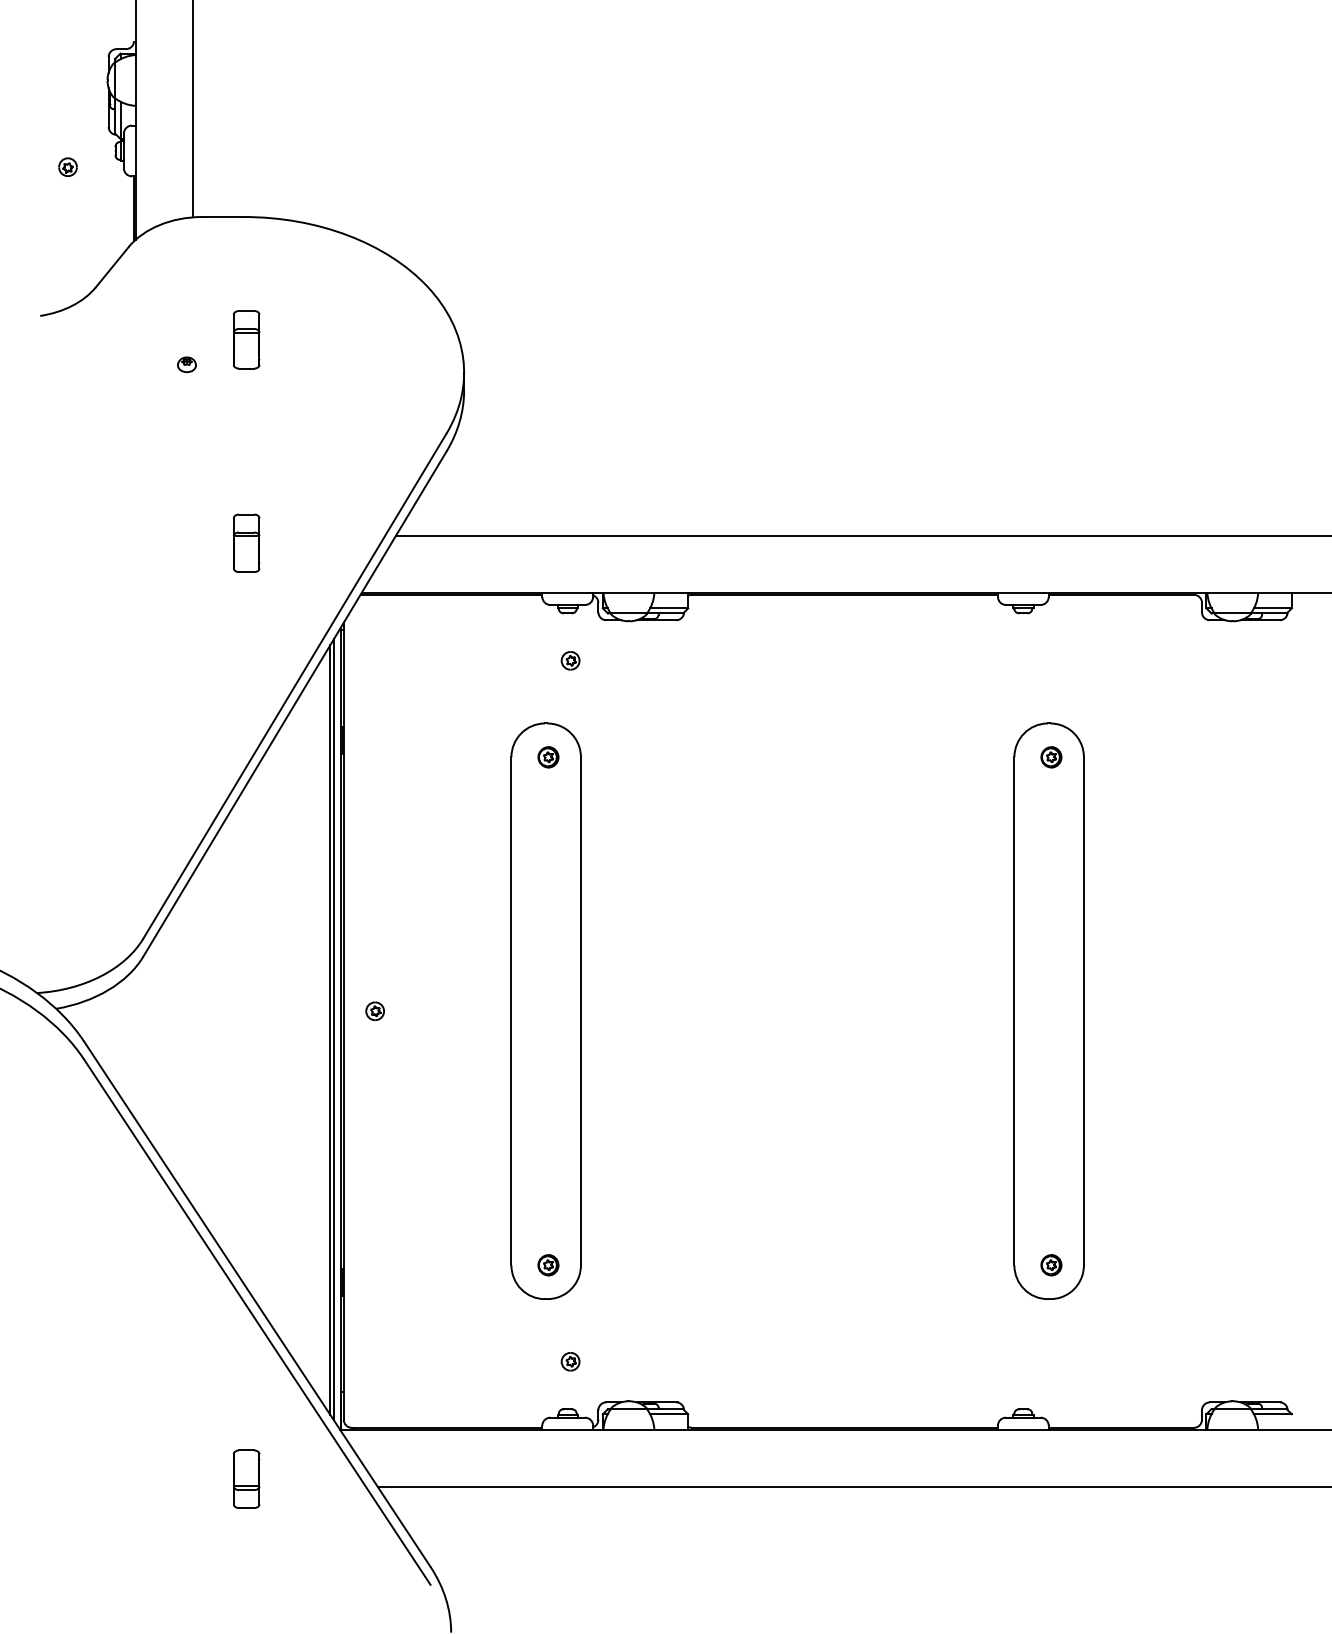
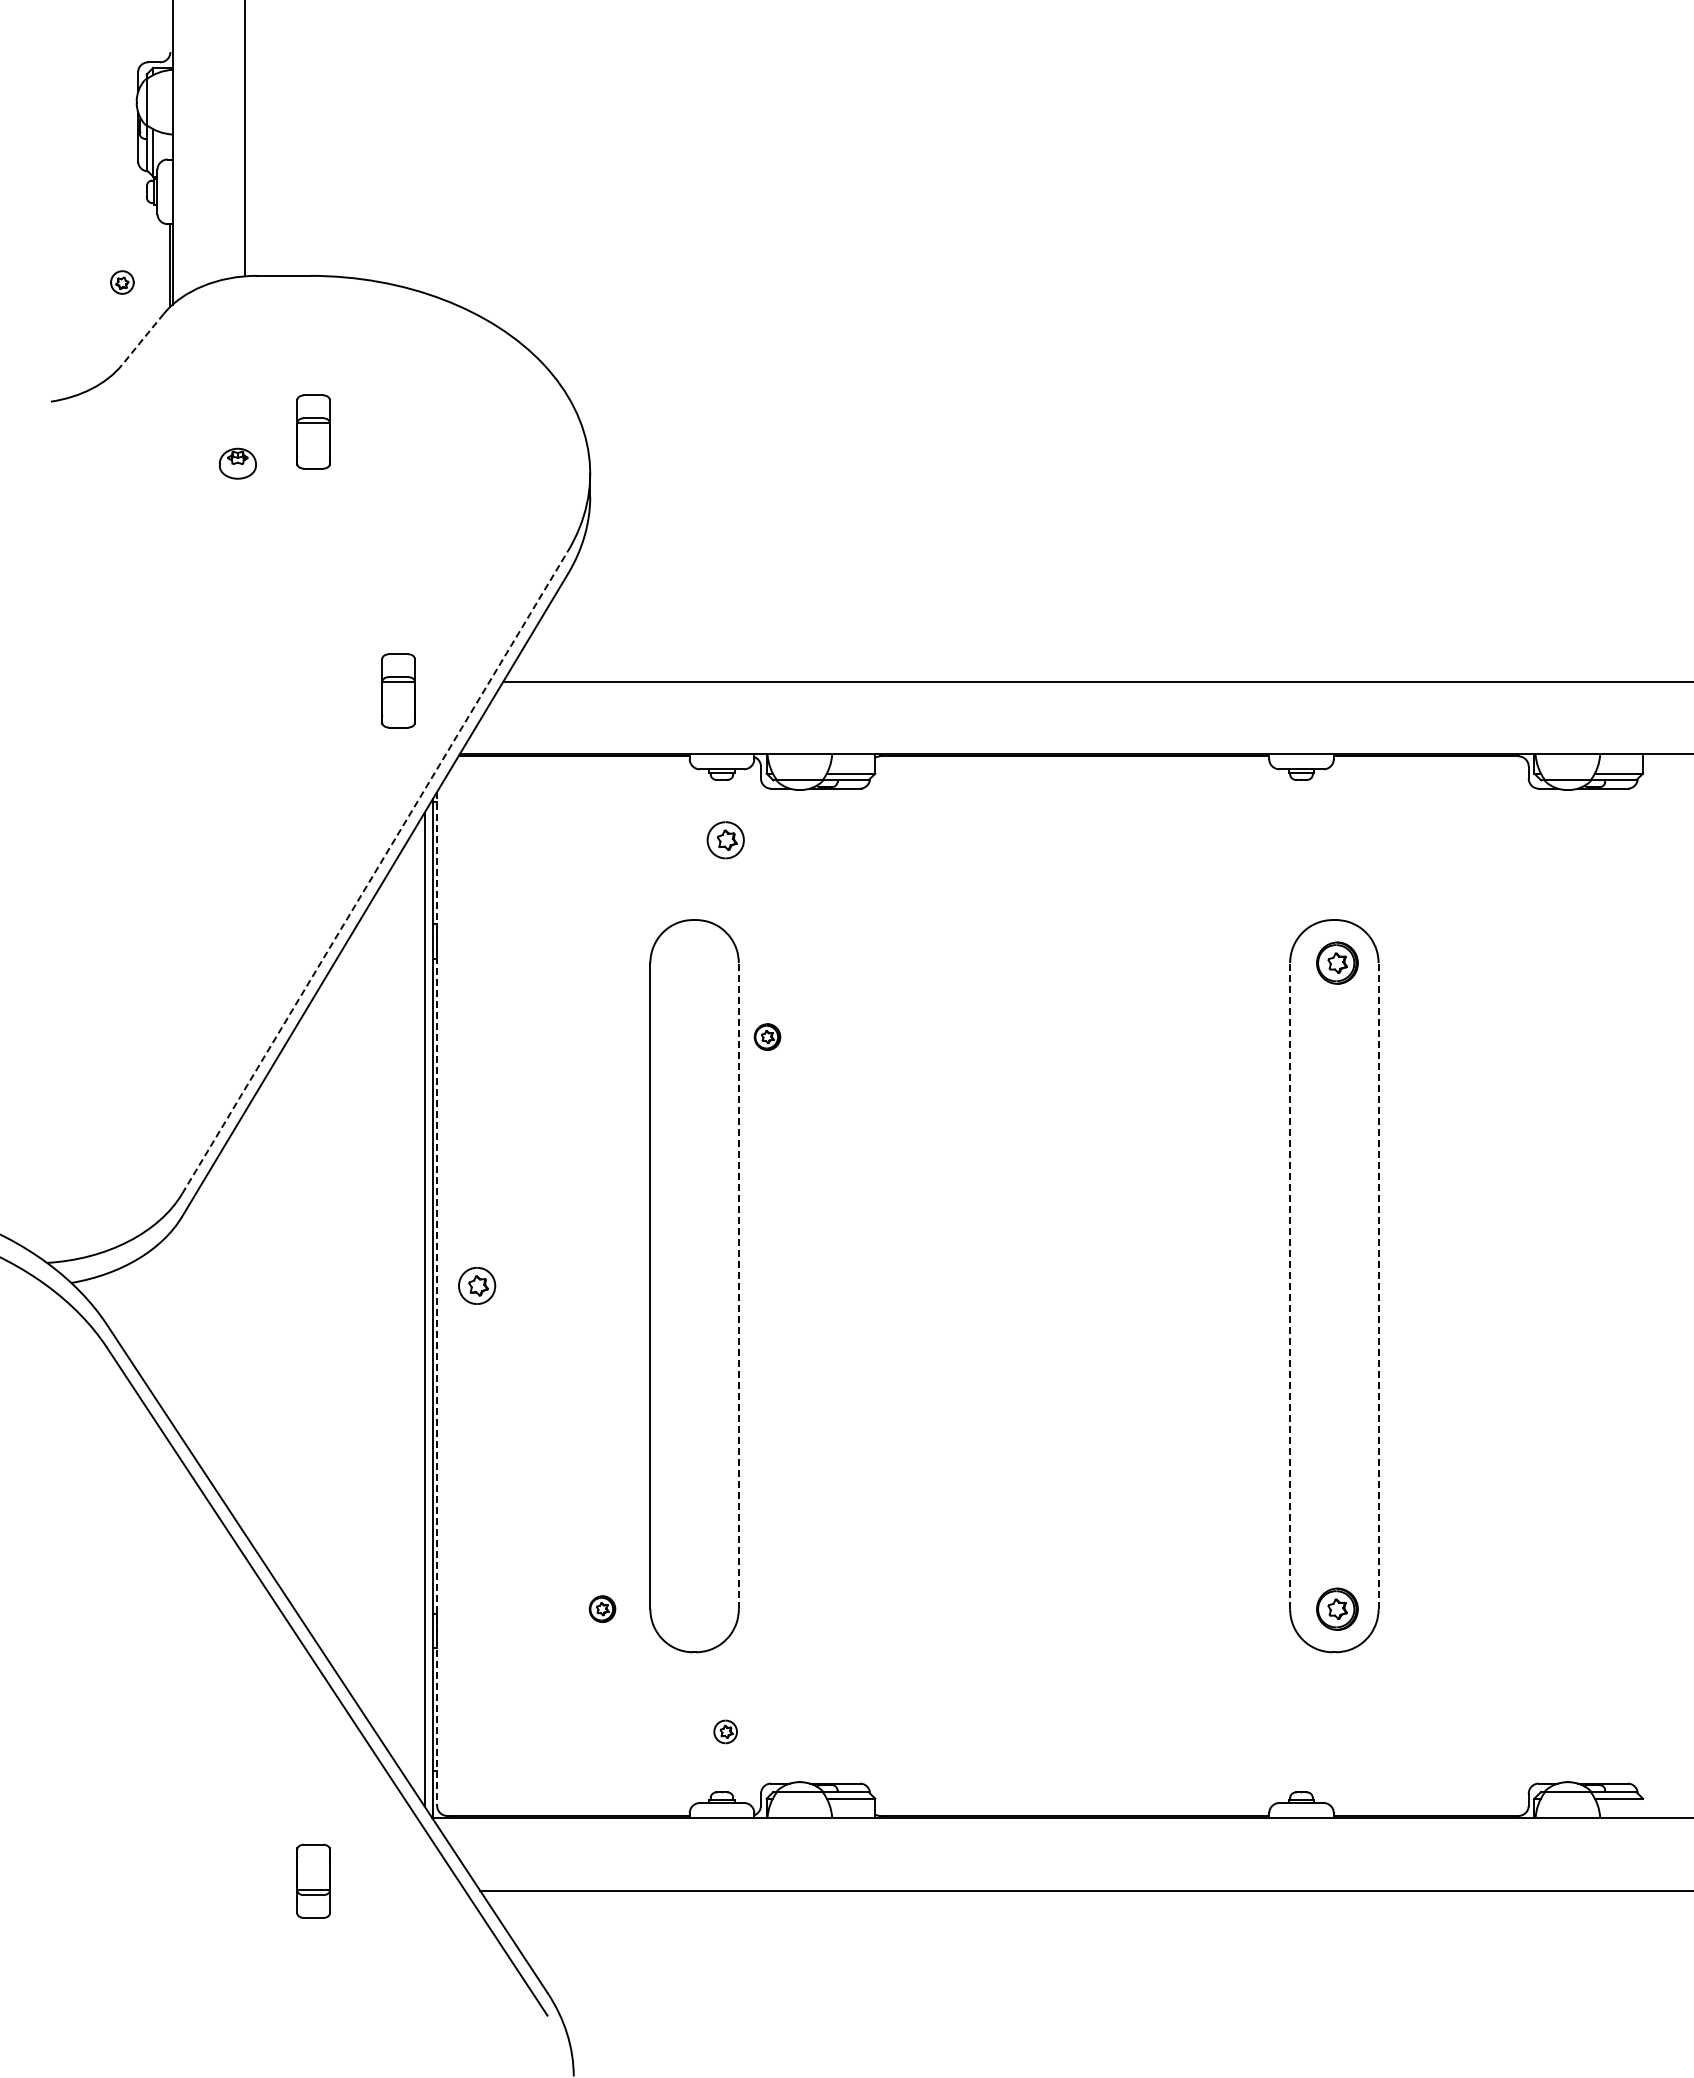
part: (68, 167) -> (122, 282), moved
line: (112, 267) -> (142, 339), solid -> dashed
part: (186, 364) -> (237, 463), size x1.6
part: (246, 543) -> (398, 690), moved
part: (570, 660) -> (725, 840), size x1.6
line: (295, 686) -> (375, 872), solid -> dashed
part: (548, 756) -> (767, 1036), moved
part: (1050, 756) -> (1336, 962), size x1.6
line: (580, 1010) -> (738, 1285), solid -> dashed
line: (1014, 1010) -> (1290, 1285), solid -> dashed
line: (1083, 1010) -> (1378, 1285), solid -> dashed
part: (374, 1011) -> (476, 1286), size x1.6
line: (344, 1021) -> (437, 1298), solid -> dashed
line: (330, 1029) -> (420, 1309), removed
part: (548, 1264) -> (602, 1608), moved
part: (1050, 1264) -> (1336, 1608), size x1.6

